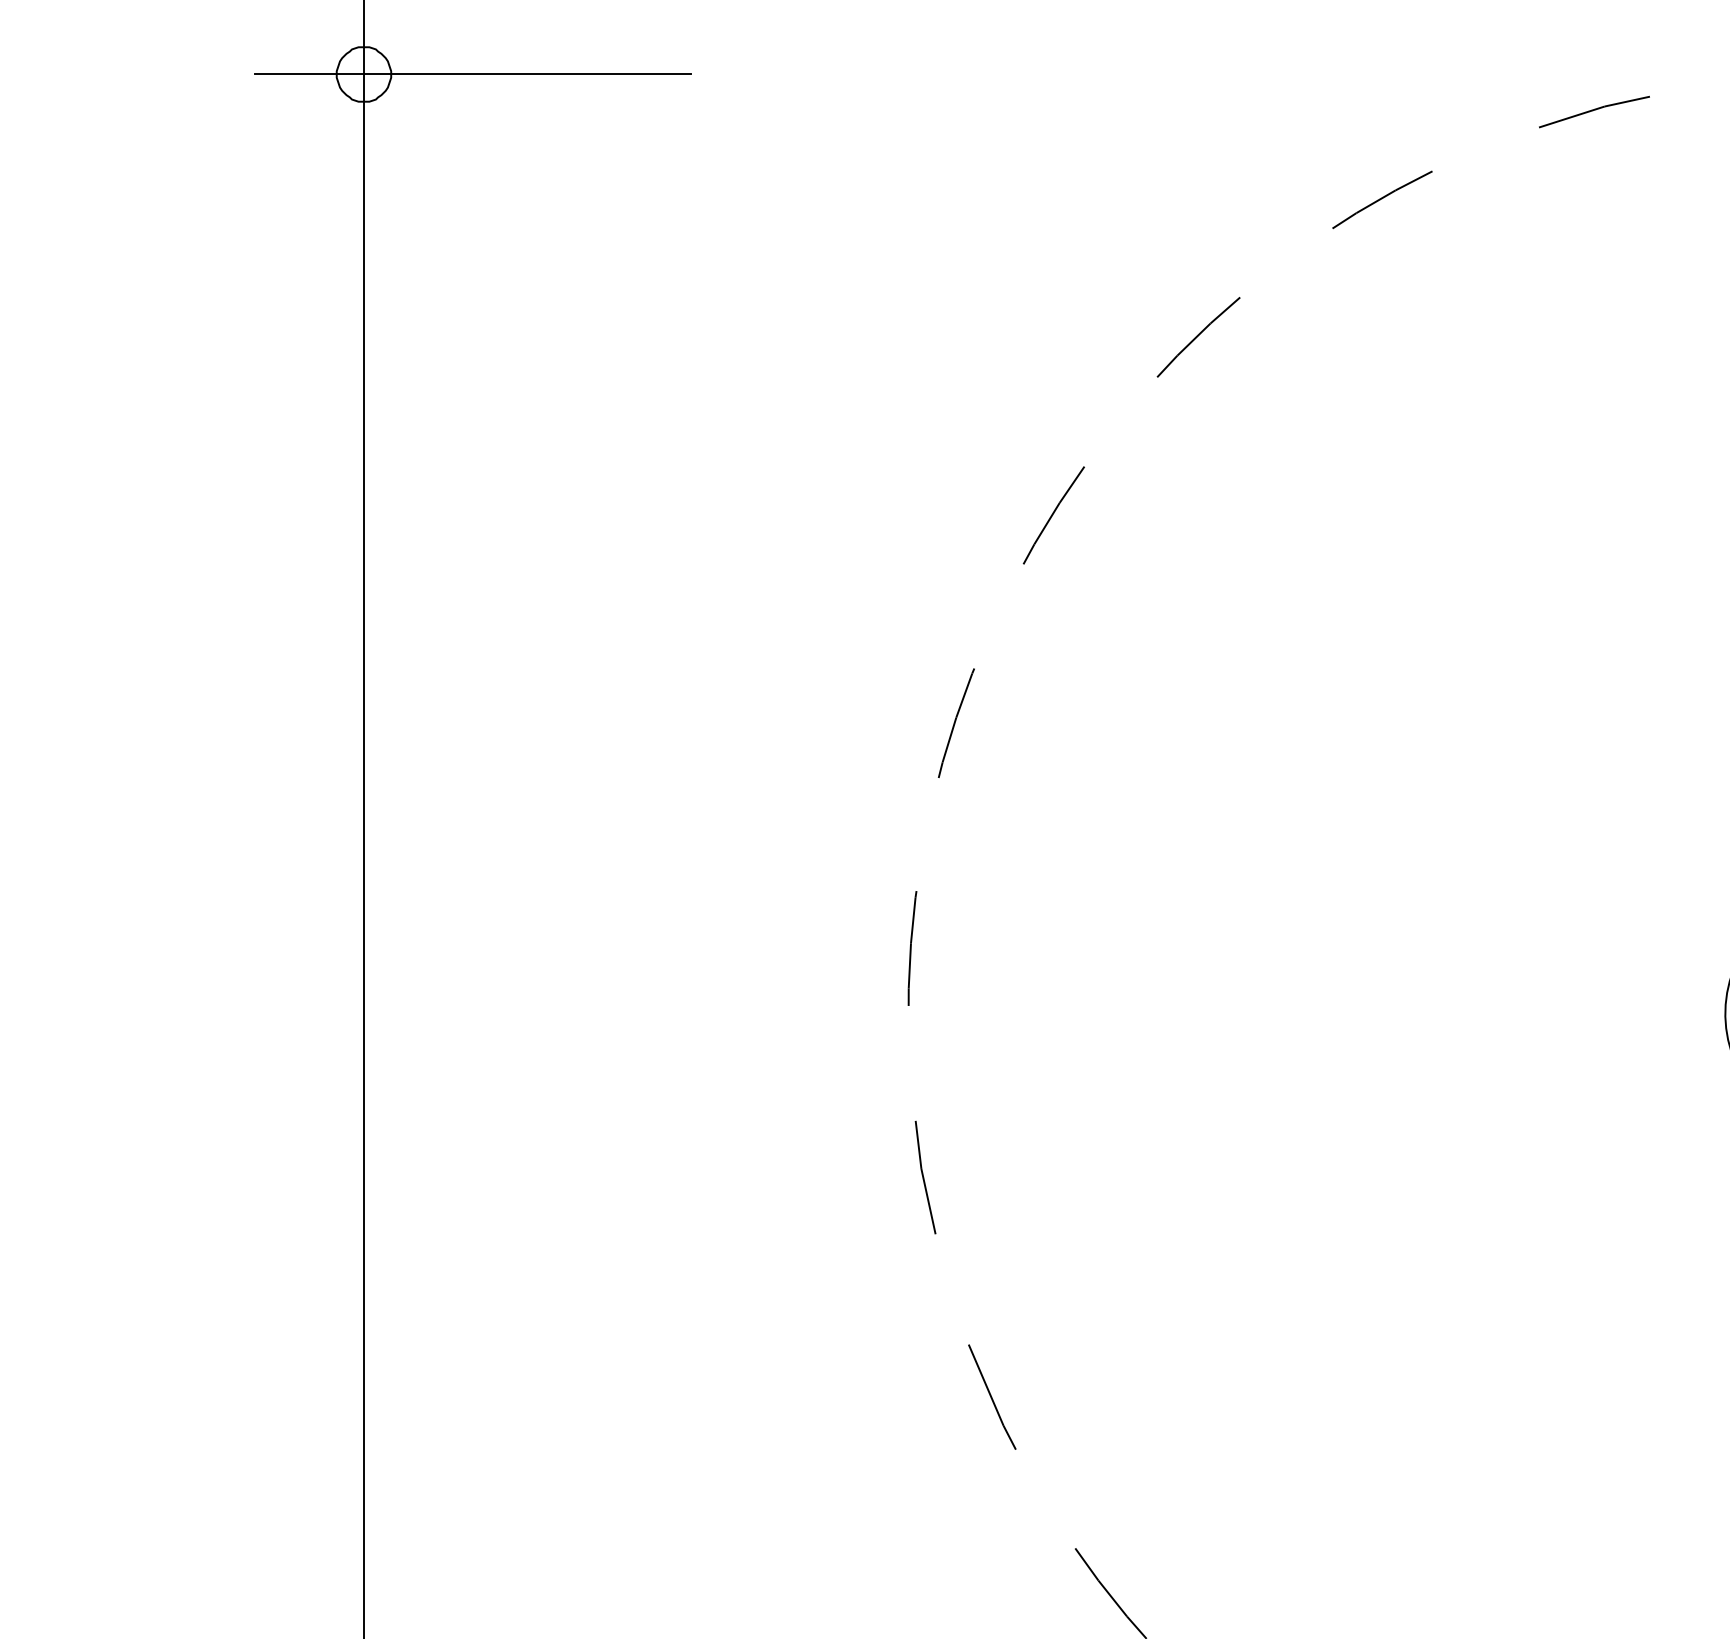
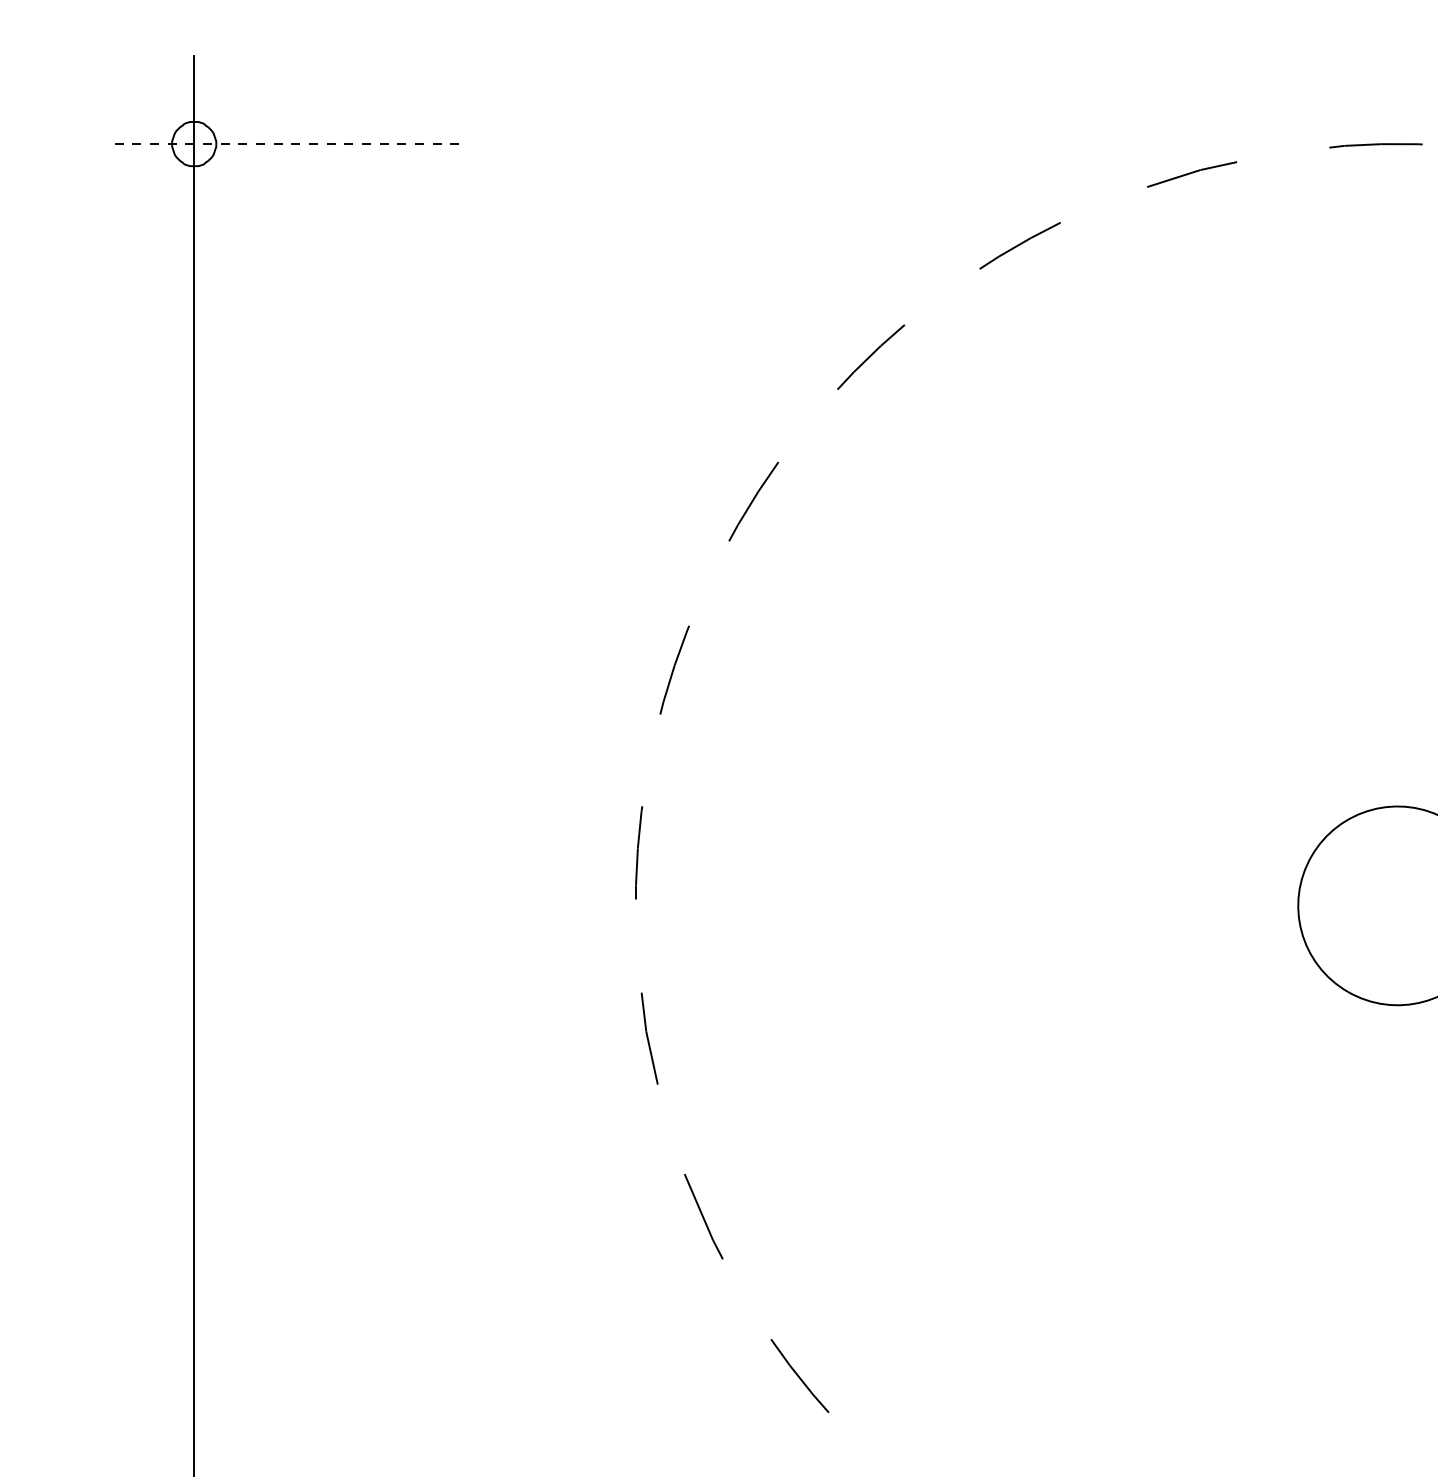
line: (472, 75) -> (282, 144), solid -> dashed

